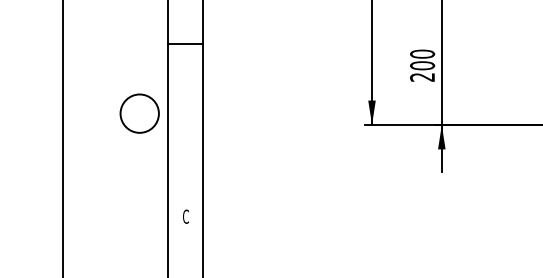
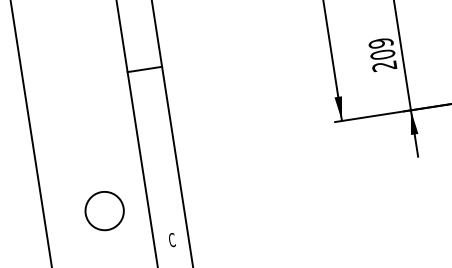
text: (422, 53) -> (380, 42), 200 -> 209
circle: (139, 113) -> (104, 210), moved

